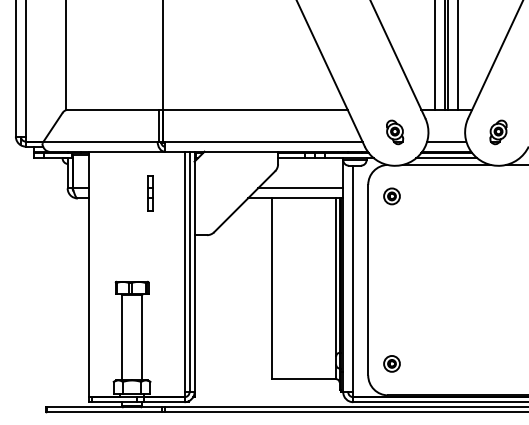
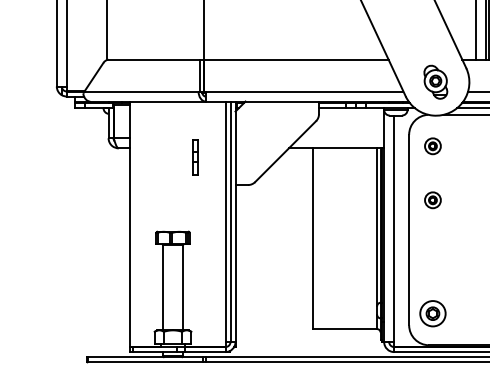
part: (395, 132) -> (436, 82), size x1.4
line: (300, 188) -> (341, 138), removed
part: (150, 193) -> (195, 157), moved
part: (391, 250) -> (432, 200), added
part: (391, 363) -> (432, 313), size x1.6

